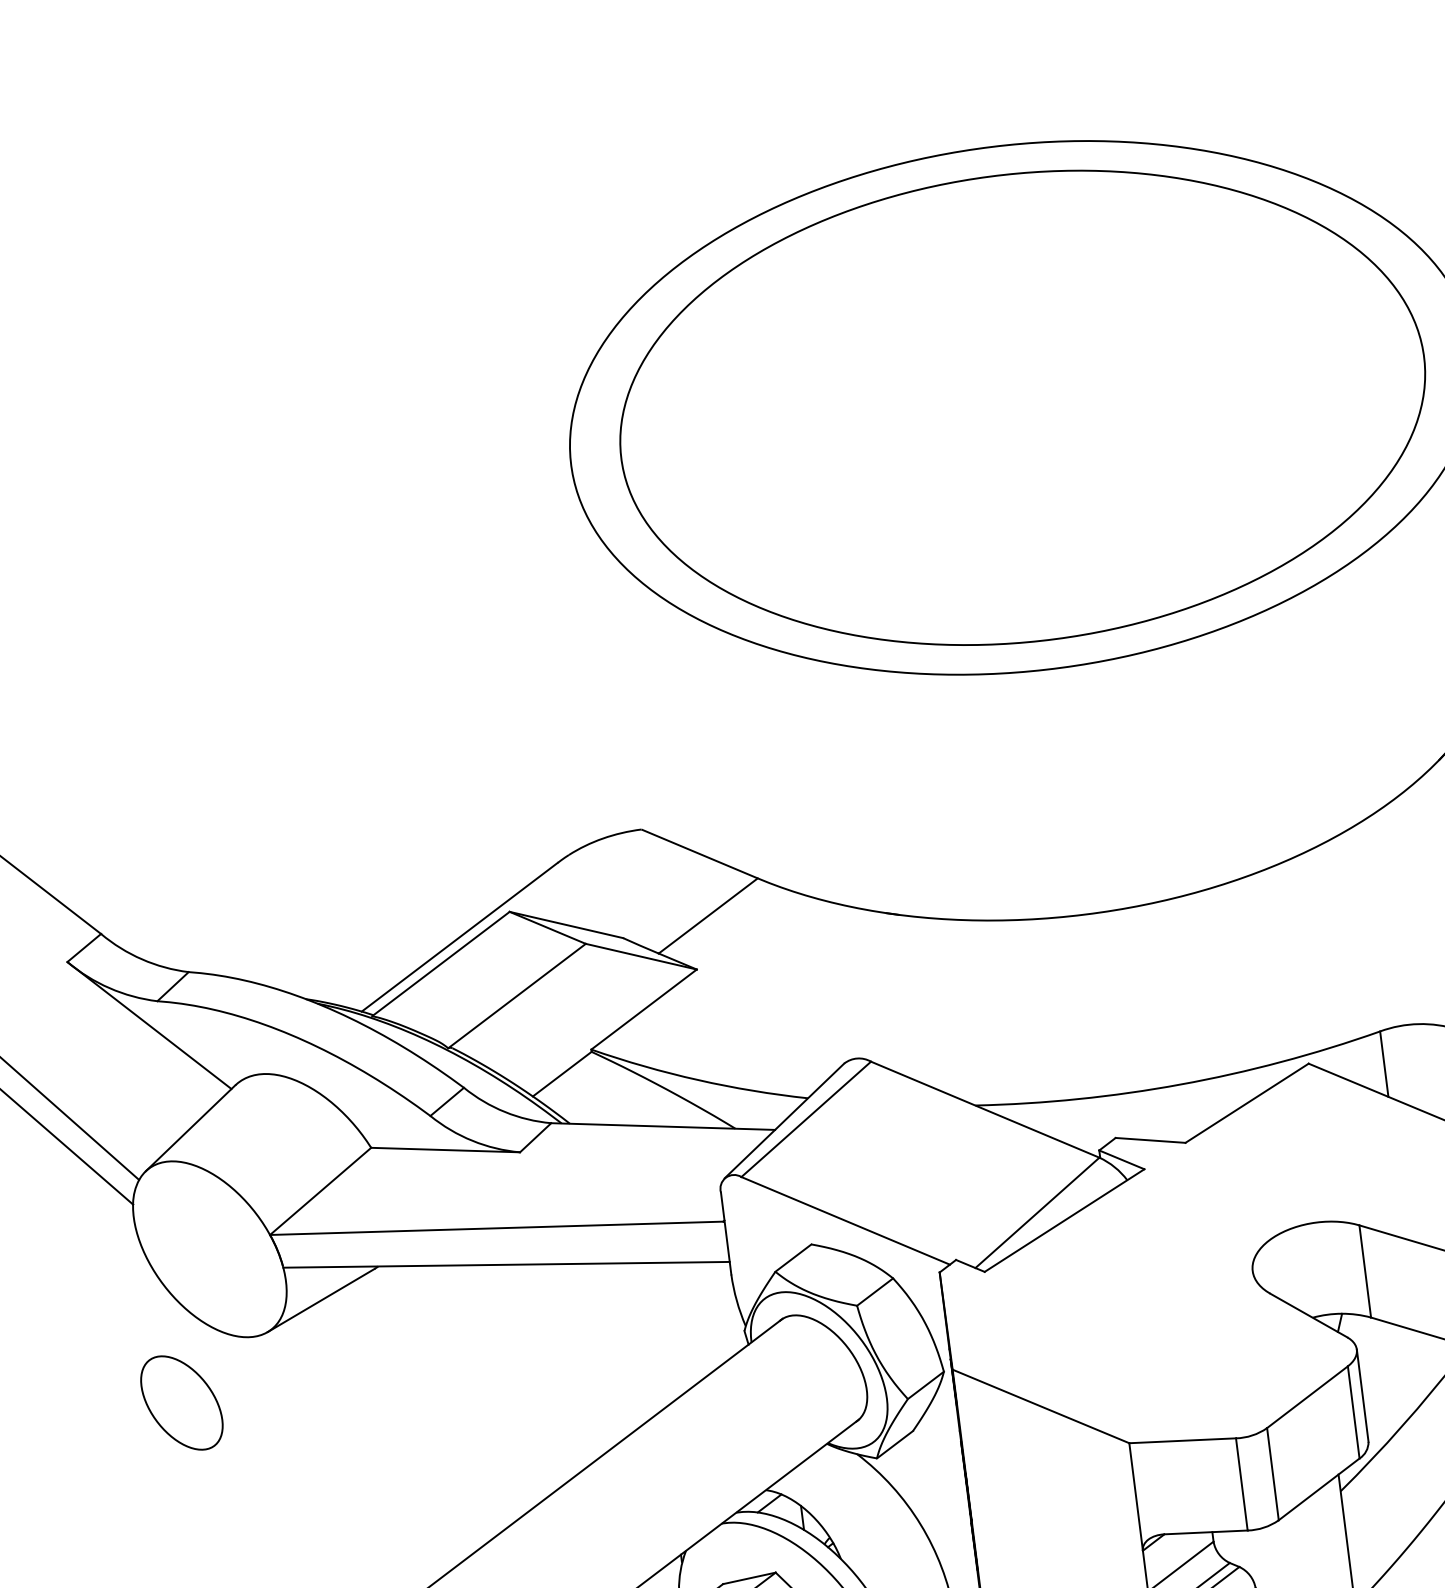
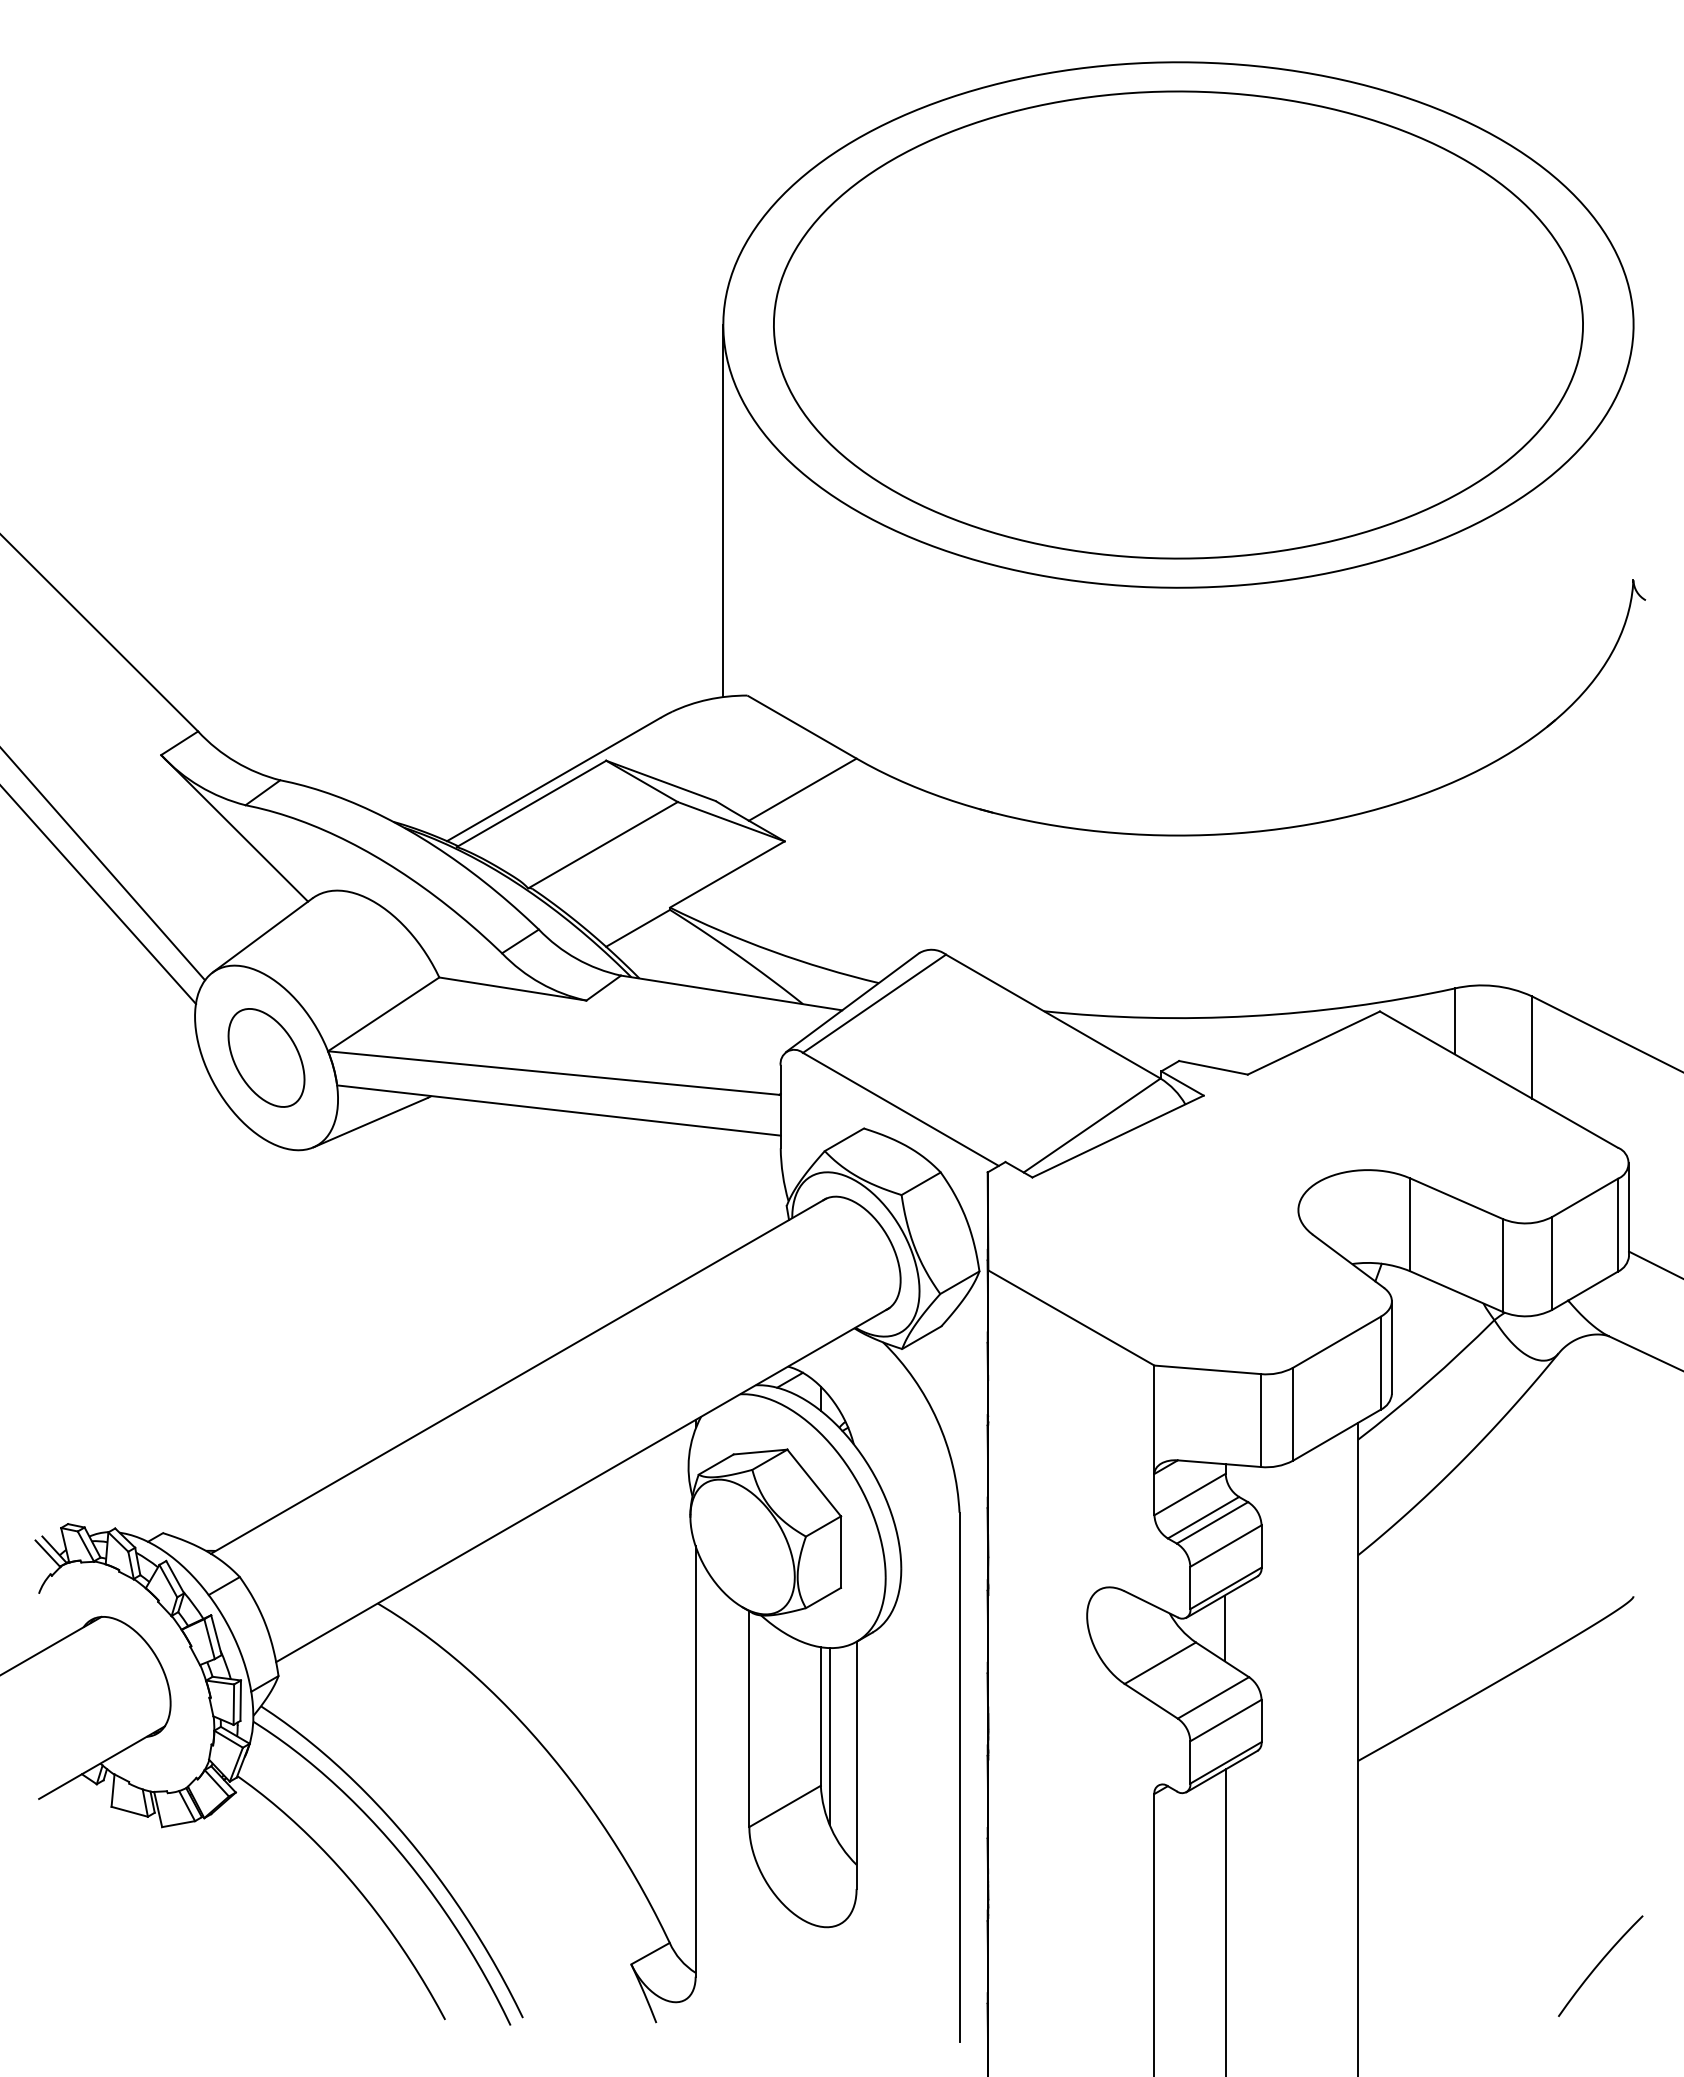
line: (594, 649) -> (723, 511), added
part: (181, 1402) -> (266, 1057), moved

